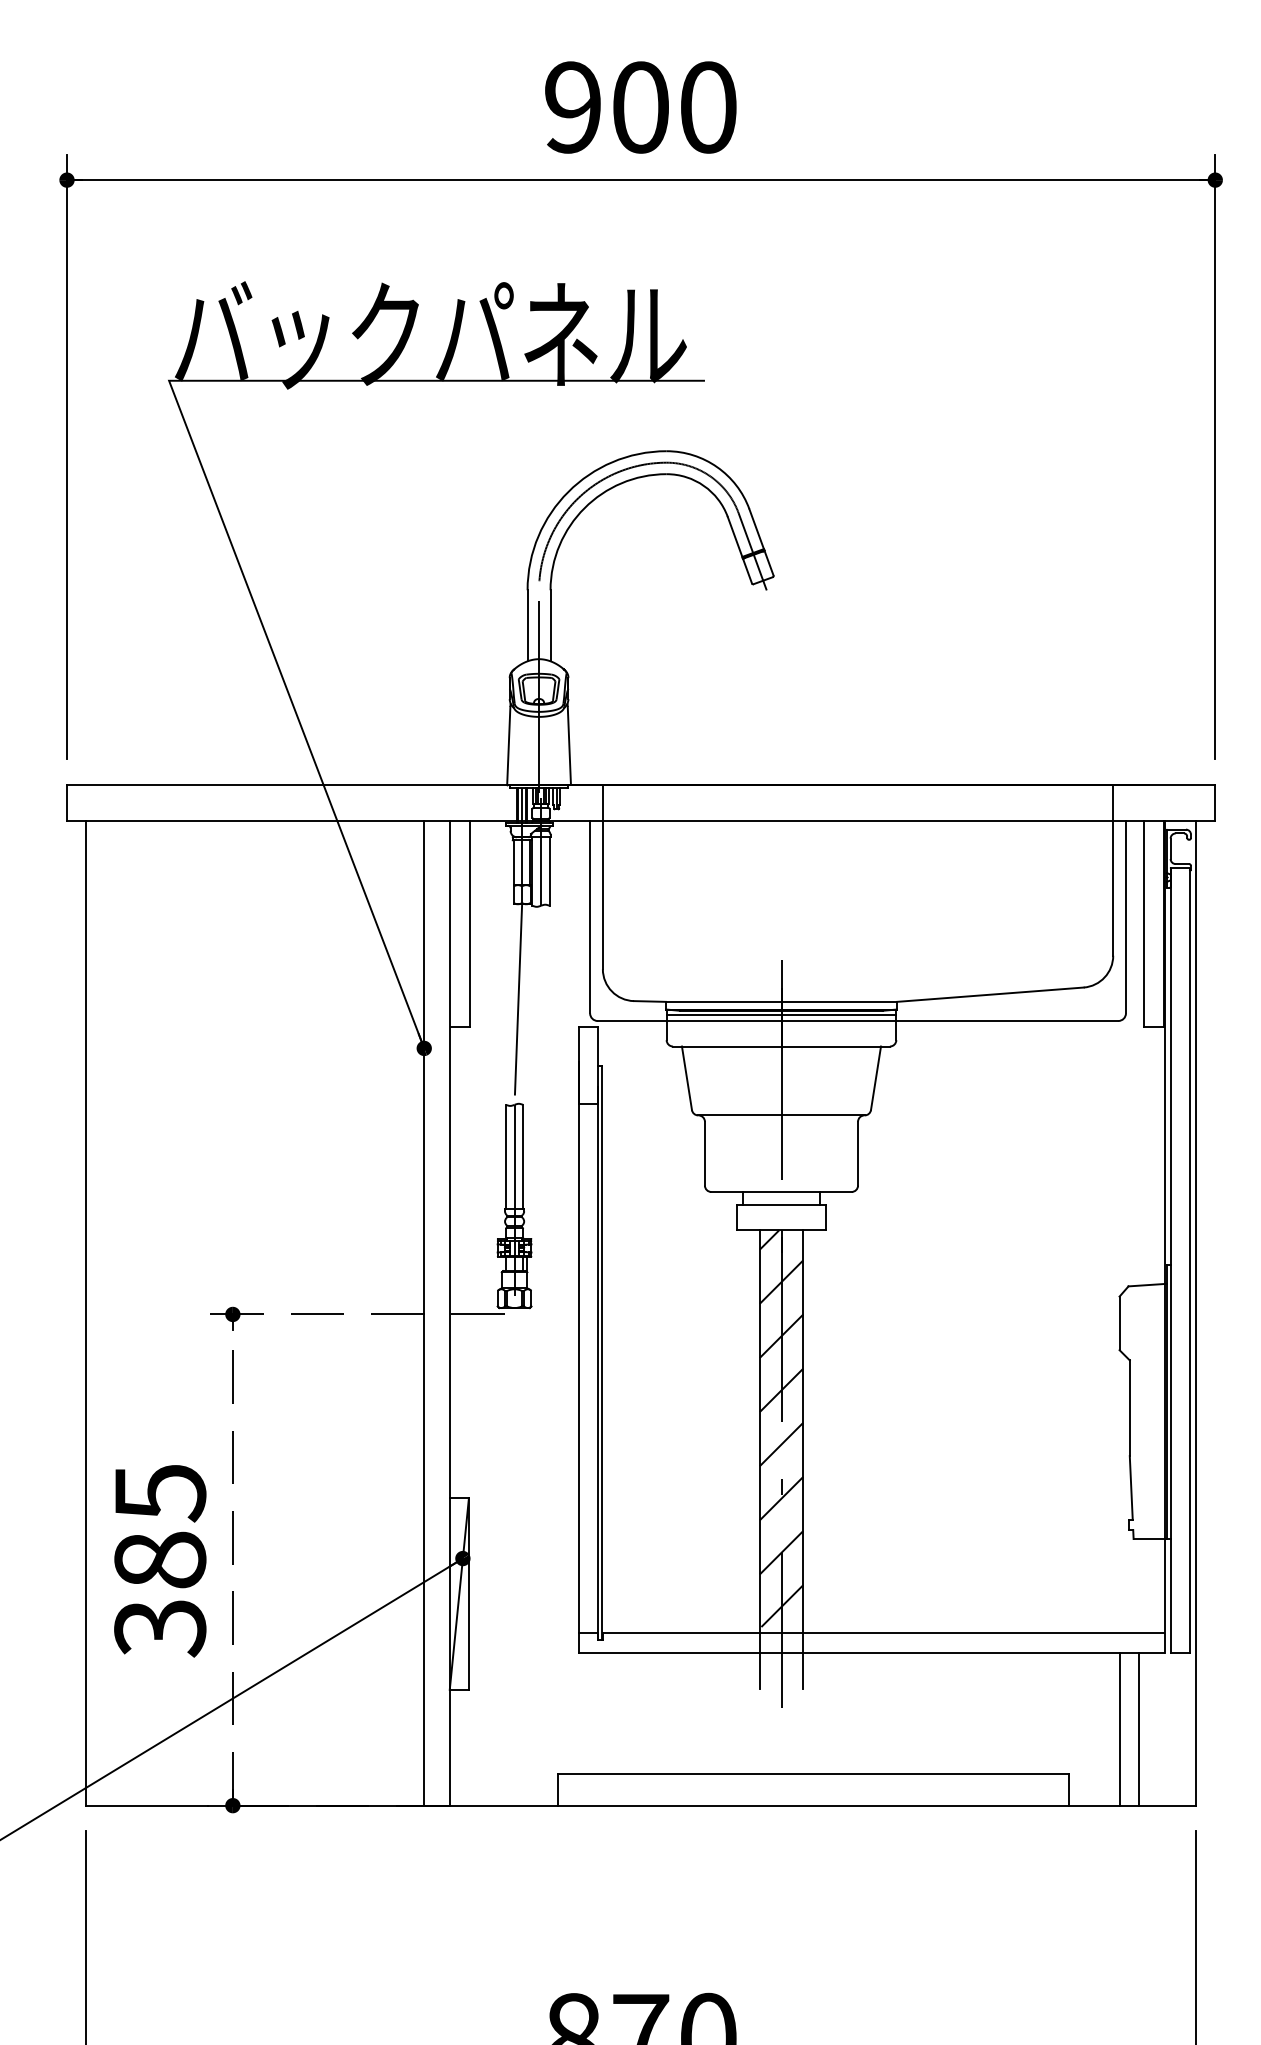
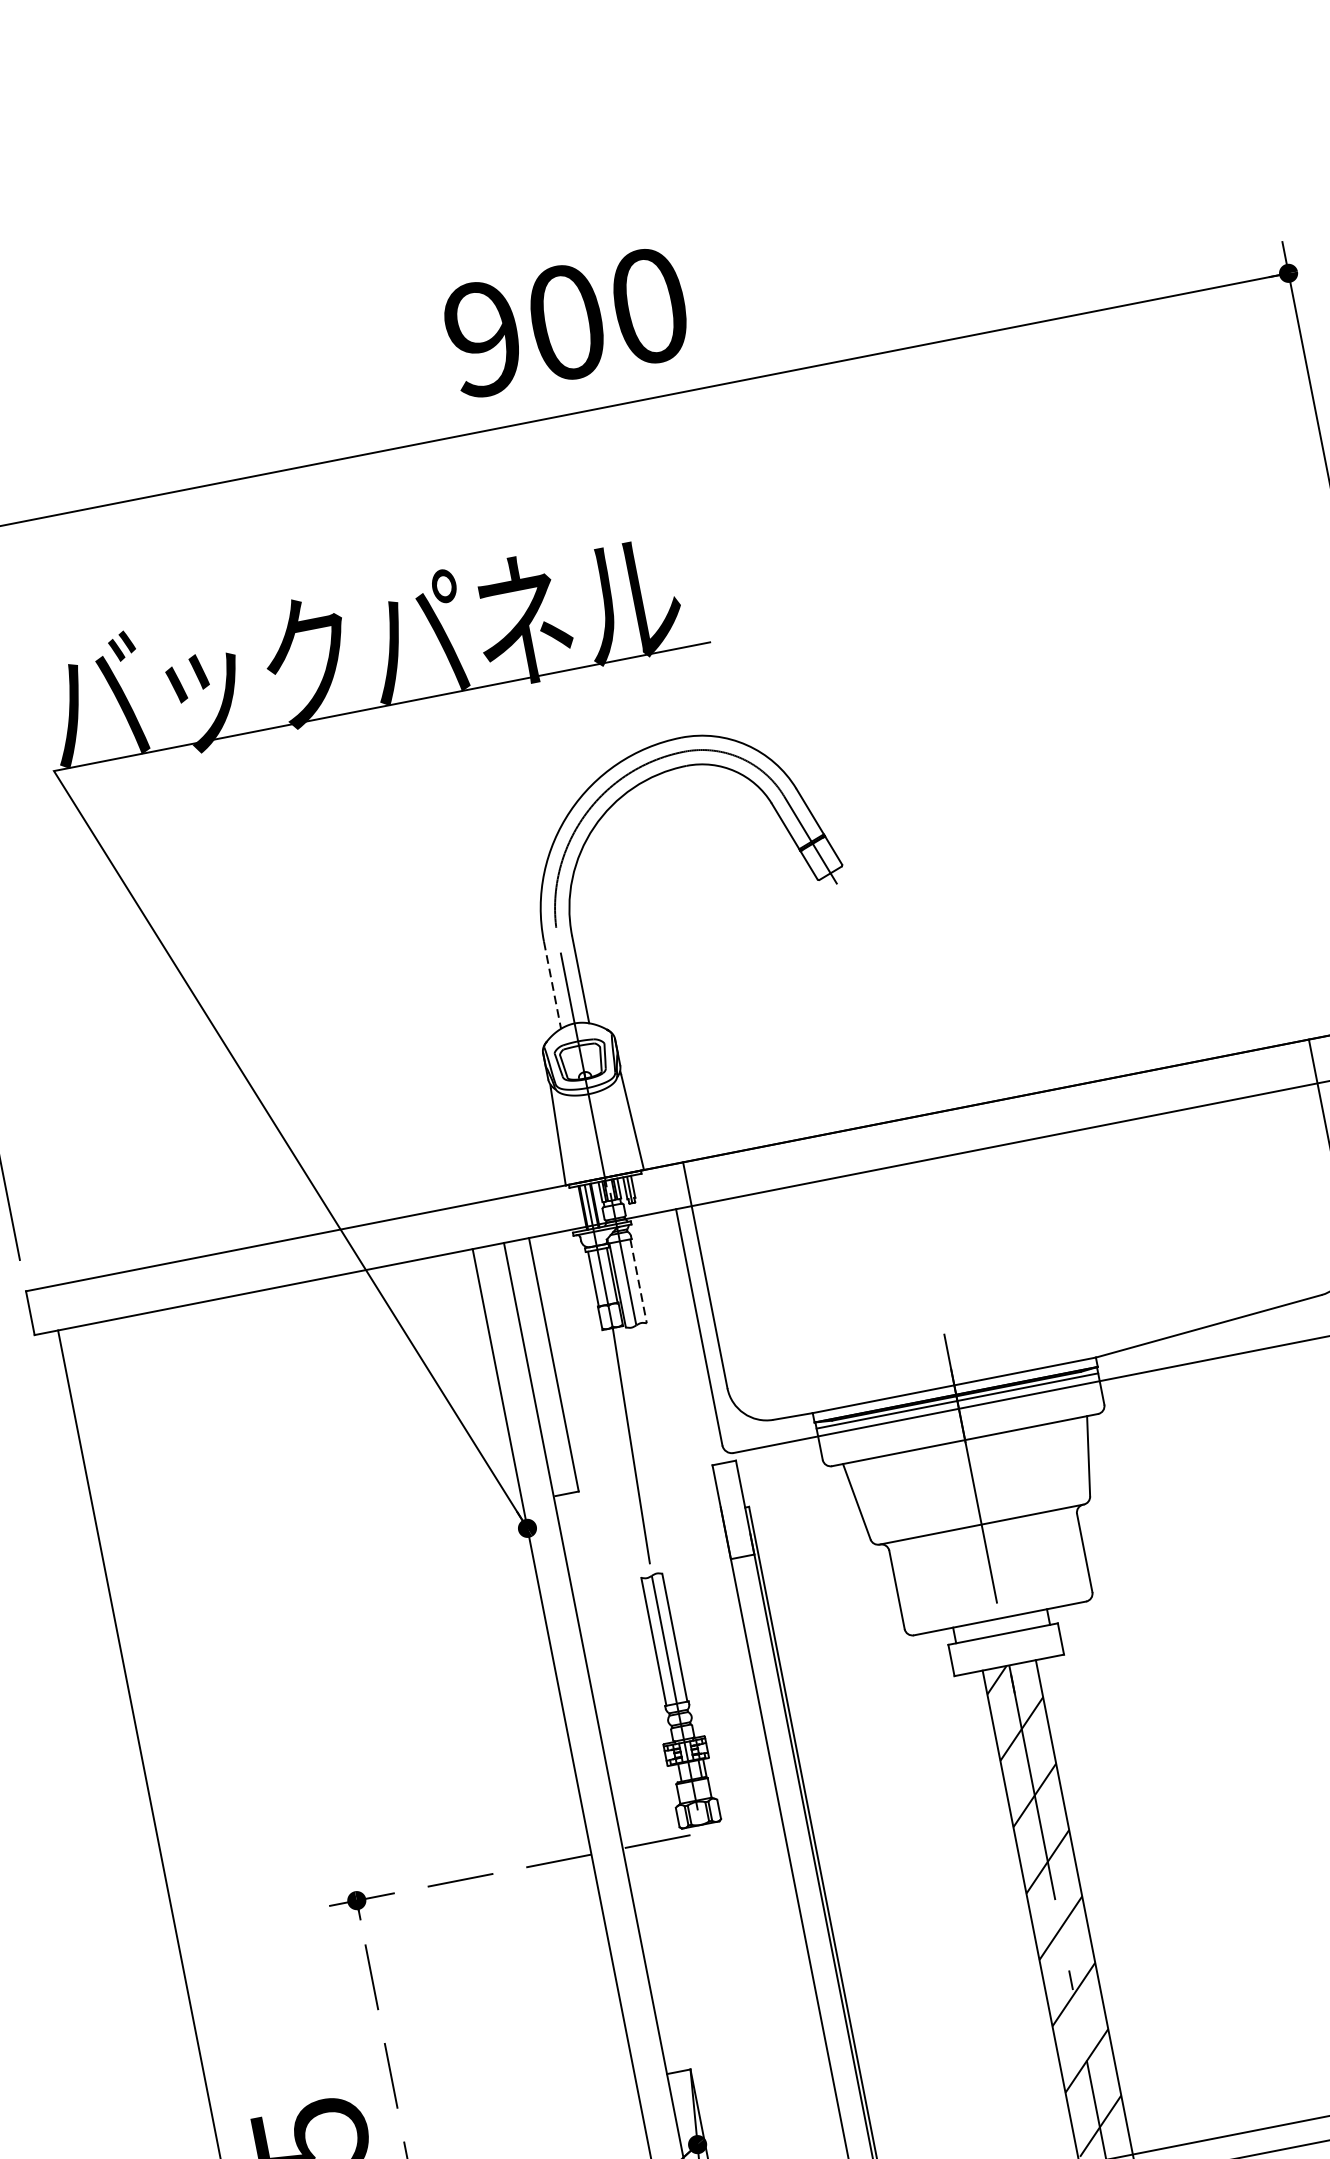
line: (527, 625) -> (552, 984), solid -> dashed
line: (549, 872) -> (638, 1282), solid -> dashed

